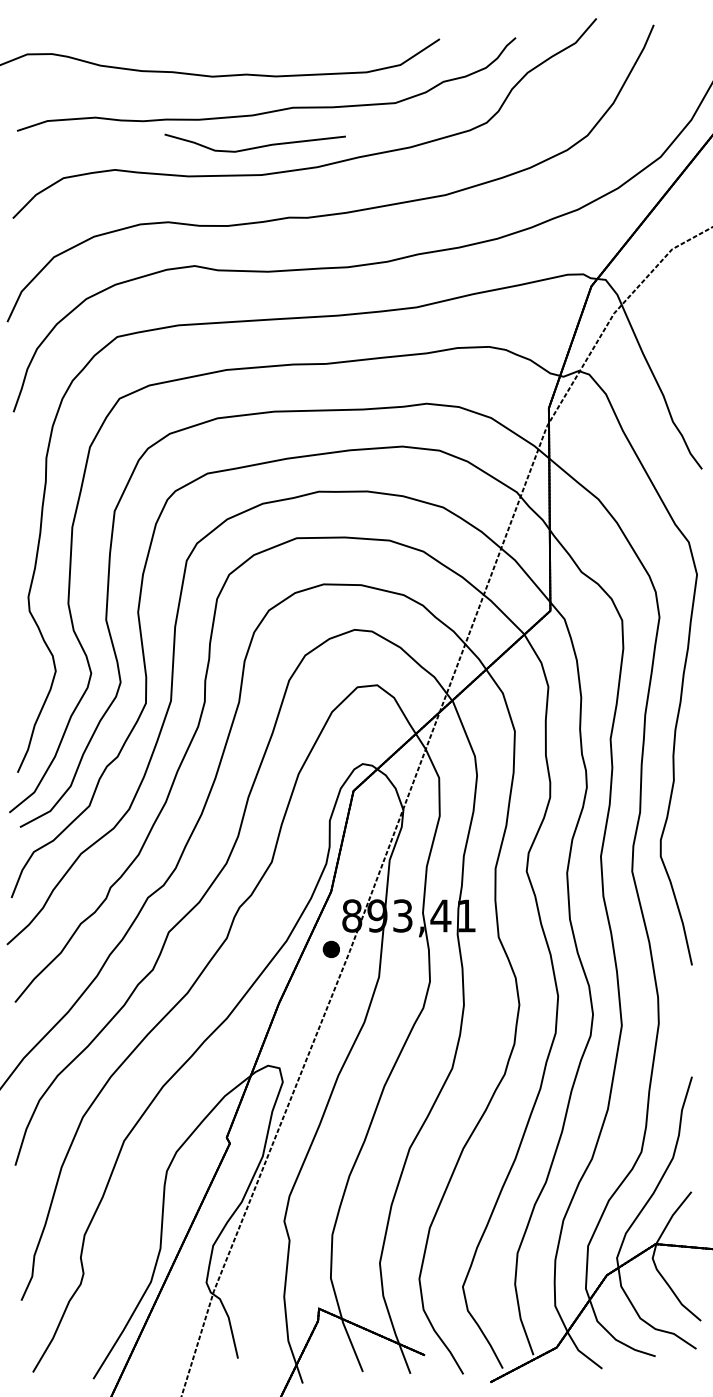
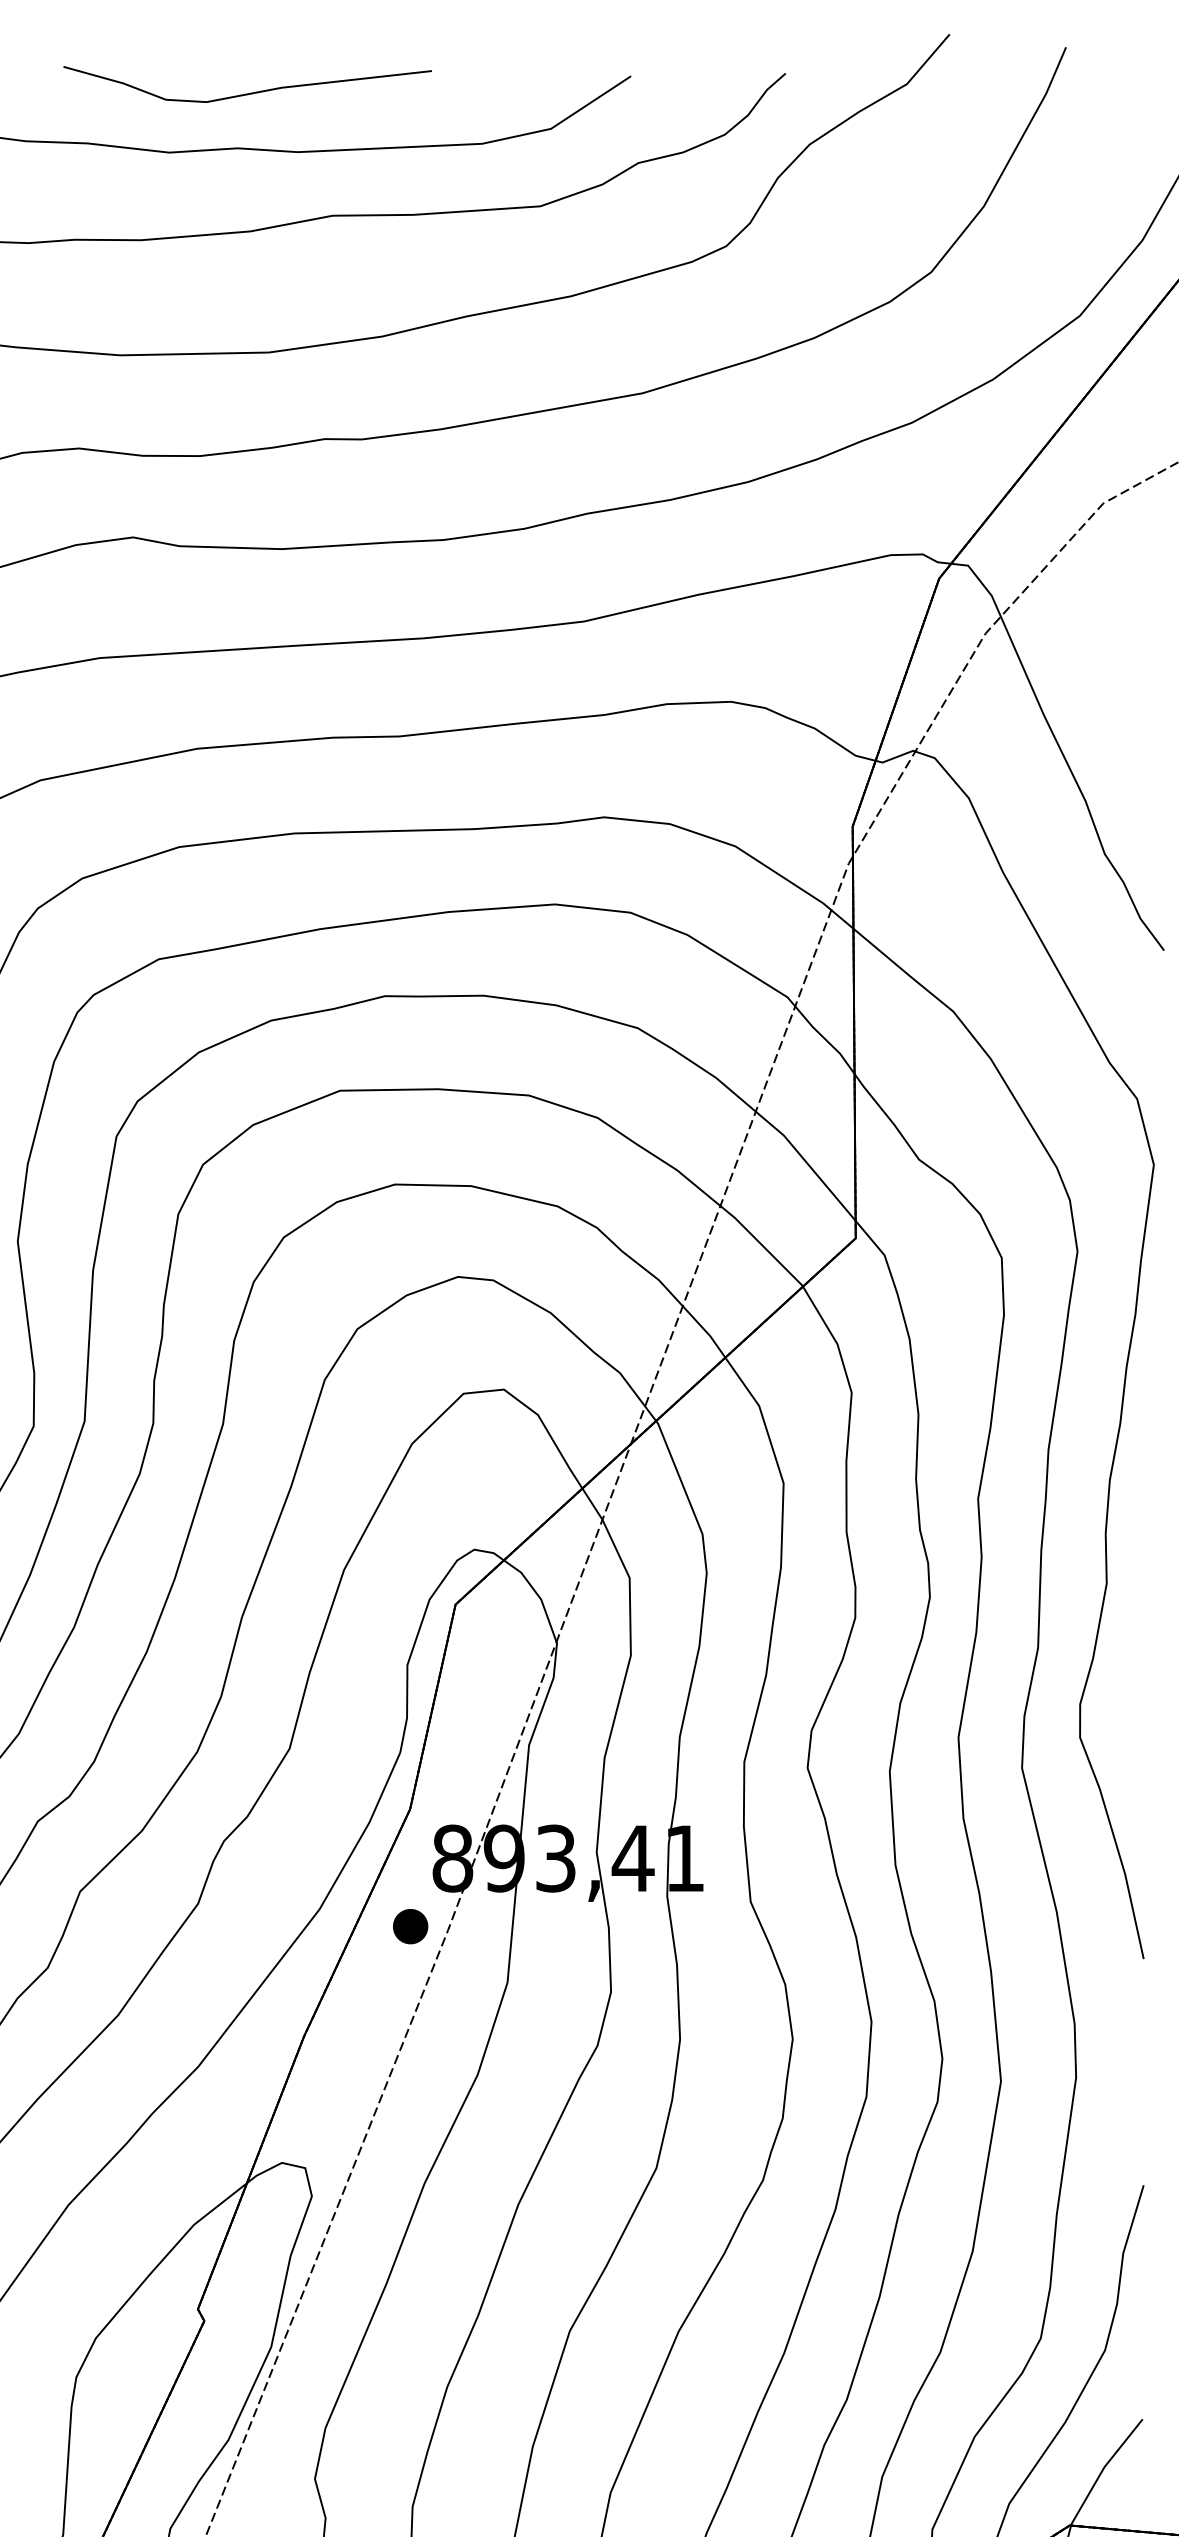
part: (254, 142) -> (246, 83), moved

